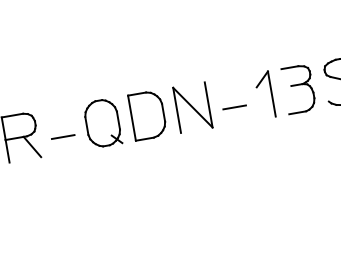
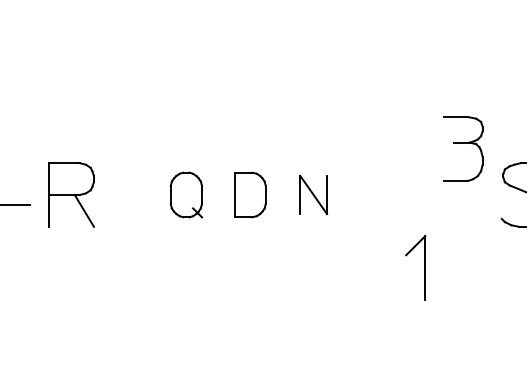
part: (298, 89) -> (463, 148), moved
part: (271, 93) -> (424, 267), moved
part: (192, 107) -> (313, 194), size x0.6
line: (234, 107) -> (371, 204), removed
part: (148, 115) -> (250, 194), size x0.7
part: (102, 122) -> (186, 194), size x0.7
line: (62, 137) -> (128, 204), removed

